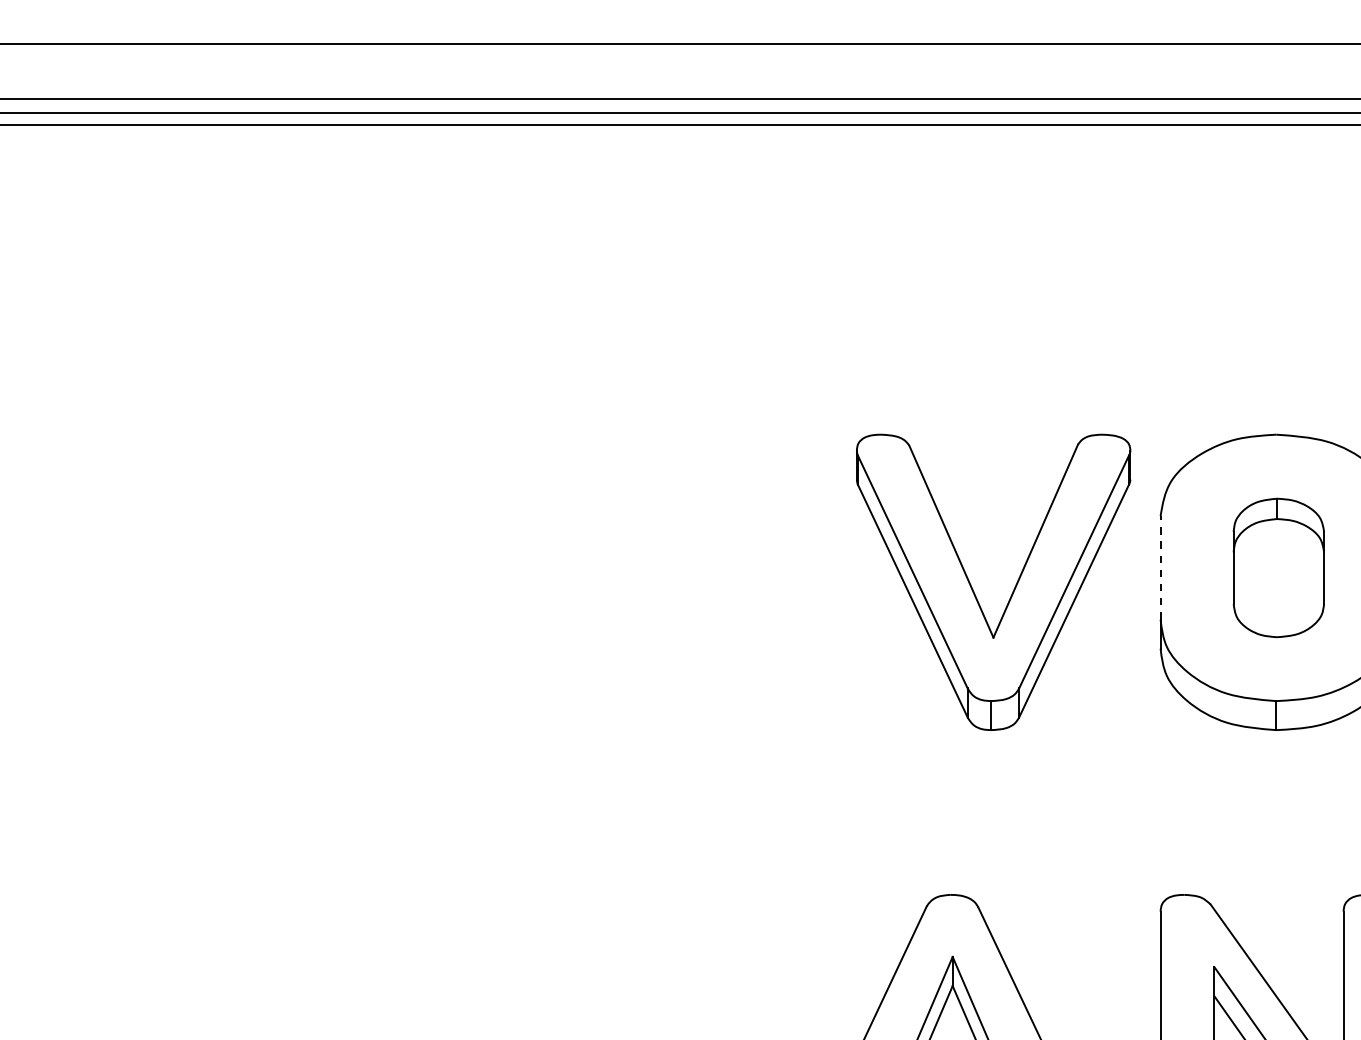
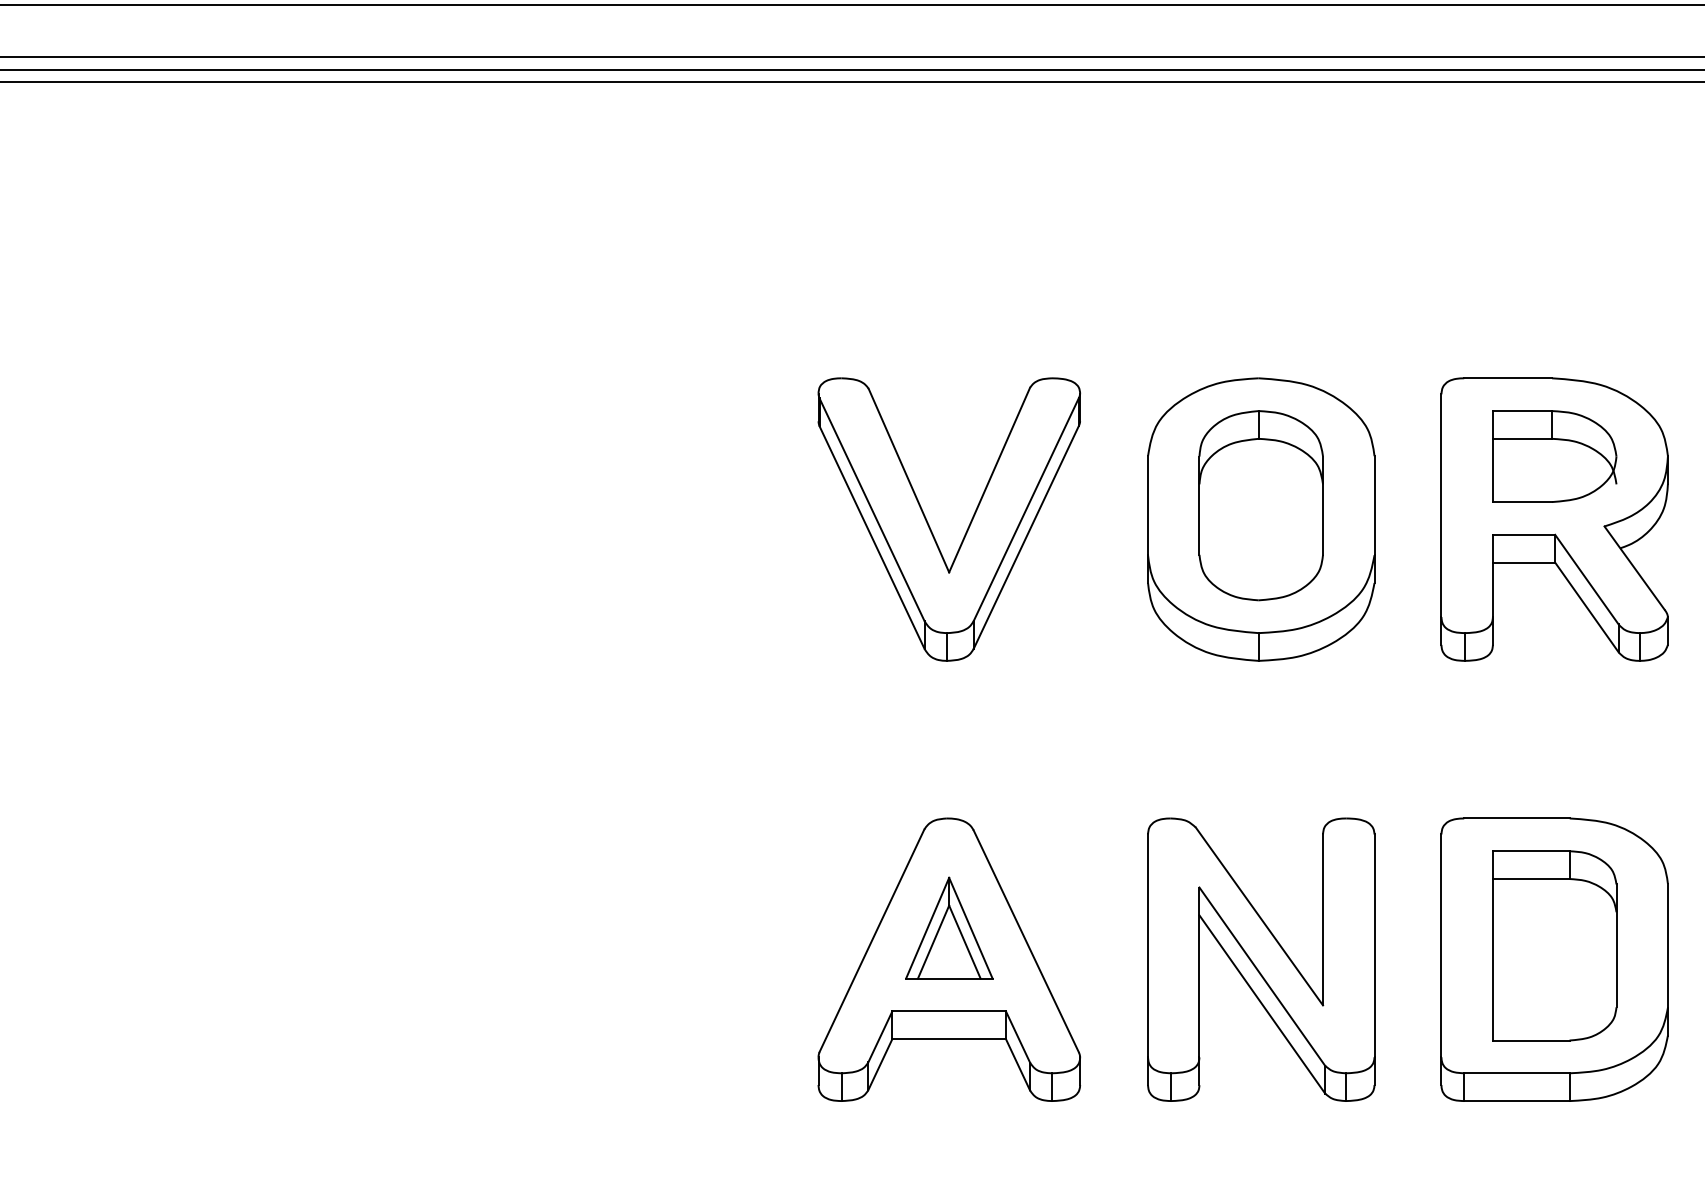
line: (1161, 567) -> (1148, 505), dashed -> solid
part: (1278, 567) -> (1260, 505), size x1.43
part: (972, 587) -> (929, 524), moved

